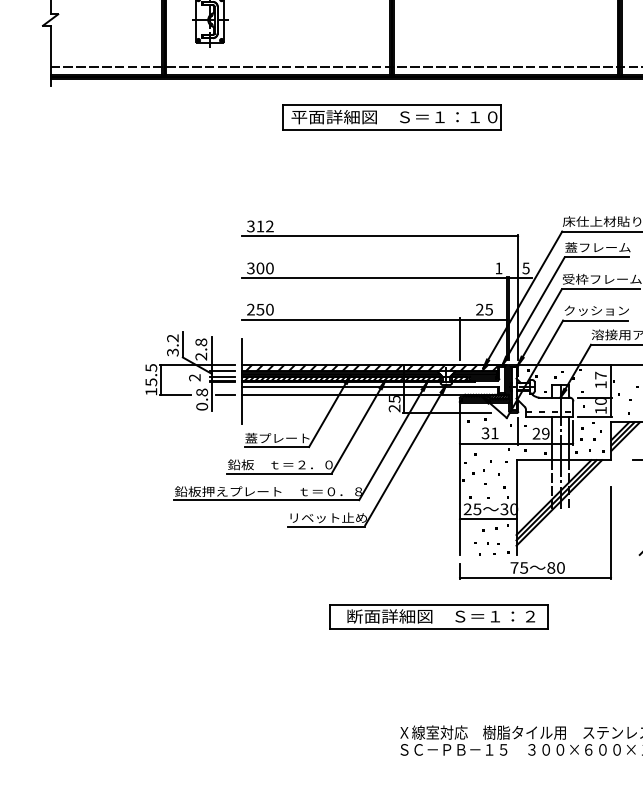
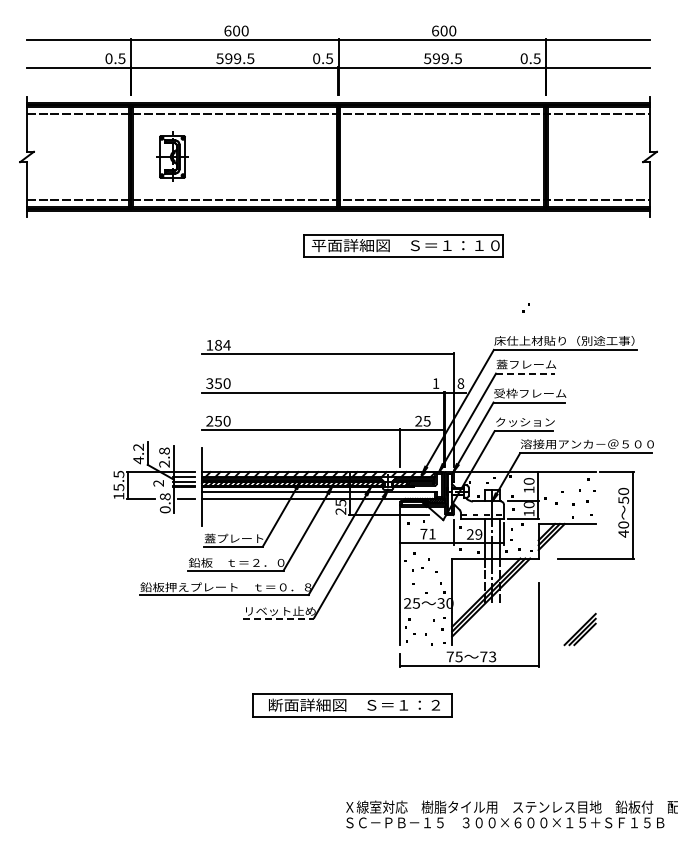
part: (391, 117) -> (403, 245), moved
text: (260, 225) -> (218, 344), 312 -> 184
line: (596, 257) -> (525, 373), solid -> dashed
text: (259, 268) -> (217, 383), 300 -> 350
text: (525, 268) -> (460, 383), 5 -> 8
text: (172, 352) -> (138, 460), 3.2 -> 4.2
text: (600, 375) -> (528, 481), 17 -> 10
text: (485, 432) -> (423, 533), 31 -> 71
part: (596, 434) -> (525, 307), moved
line: (488, 519) -> (426, 612), removed
line: (327, 526) -> (279, 619), solid -> dashed
text: (556, 567) -> (488, 656), 80 -> 73
part: (439, 616) -> (352, 705), moved

